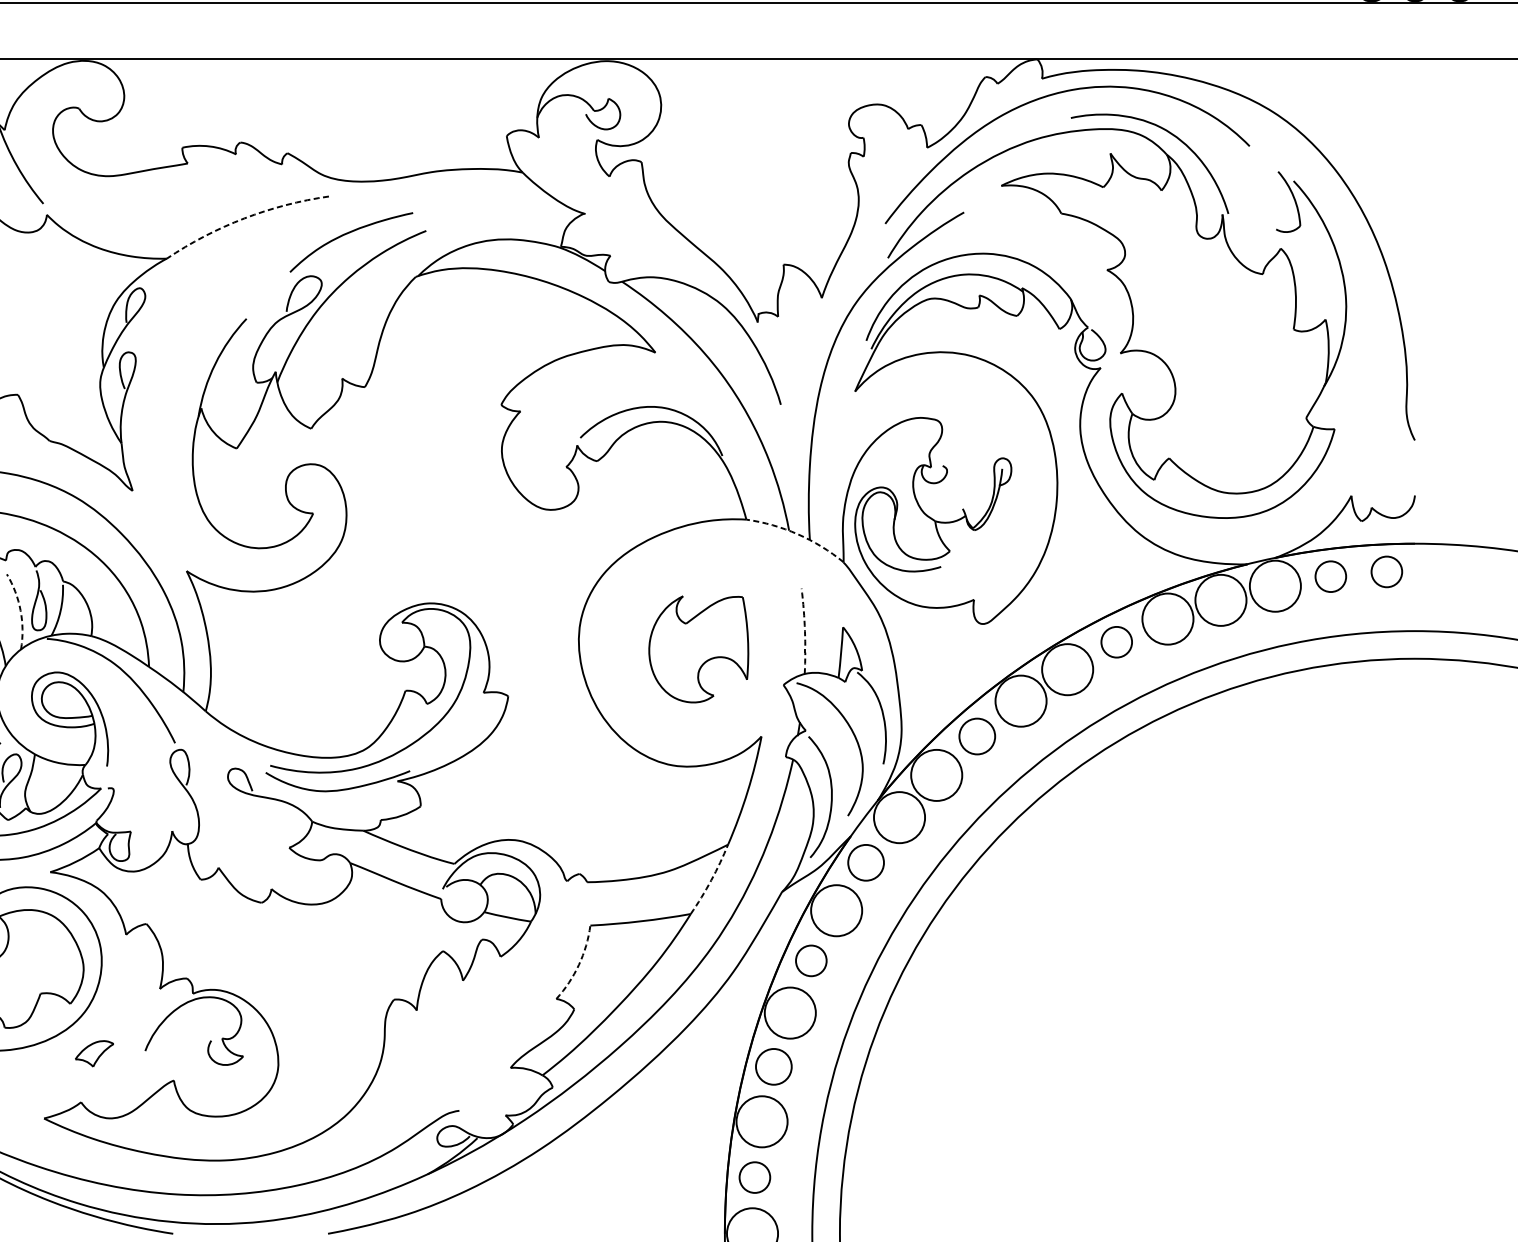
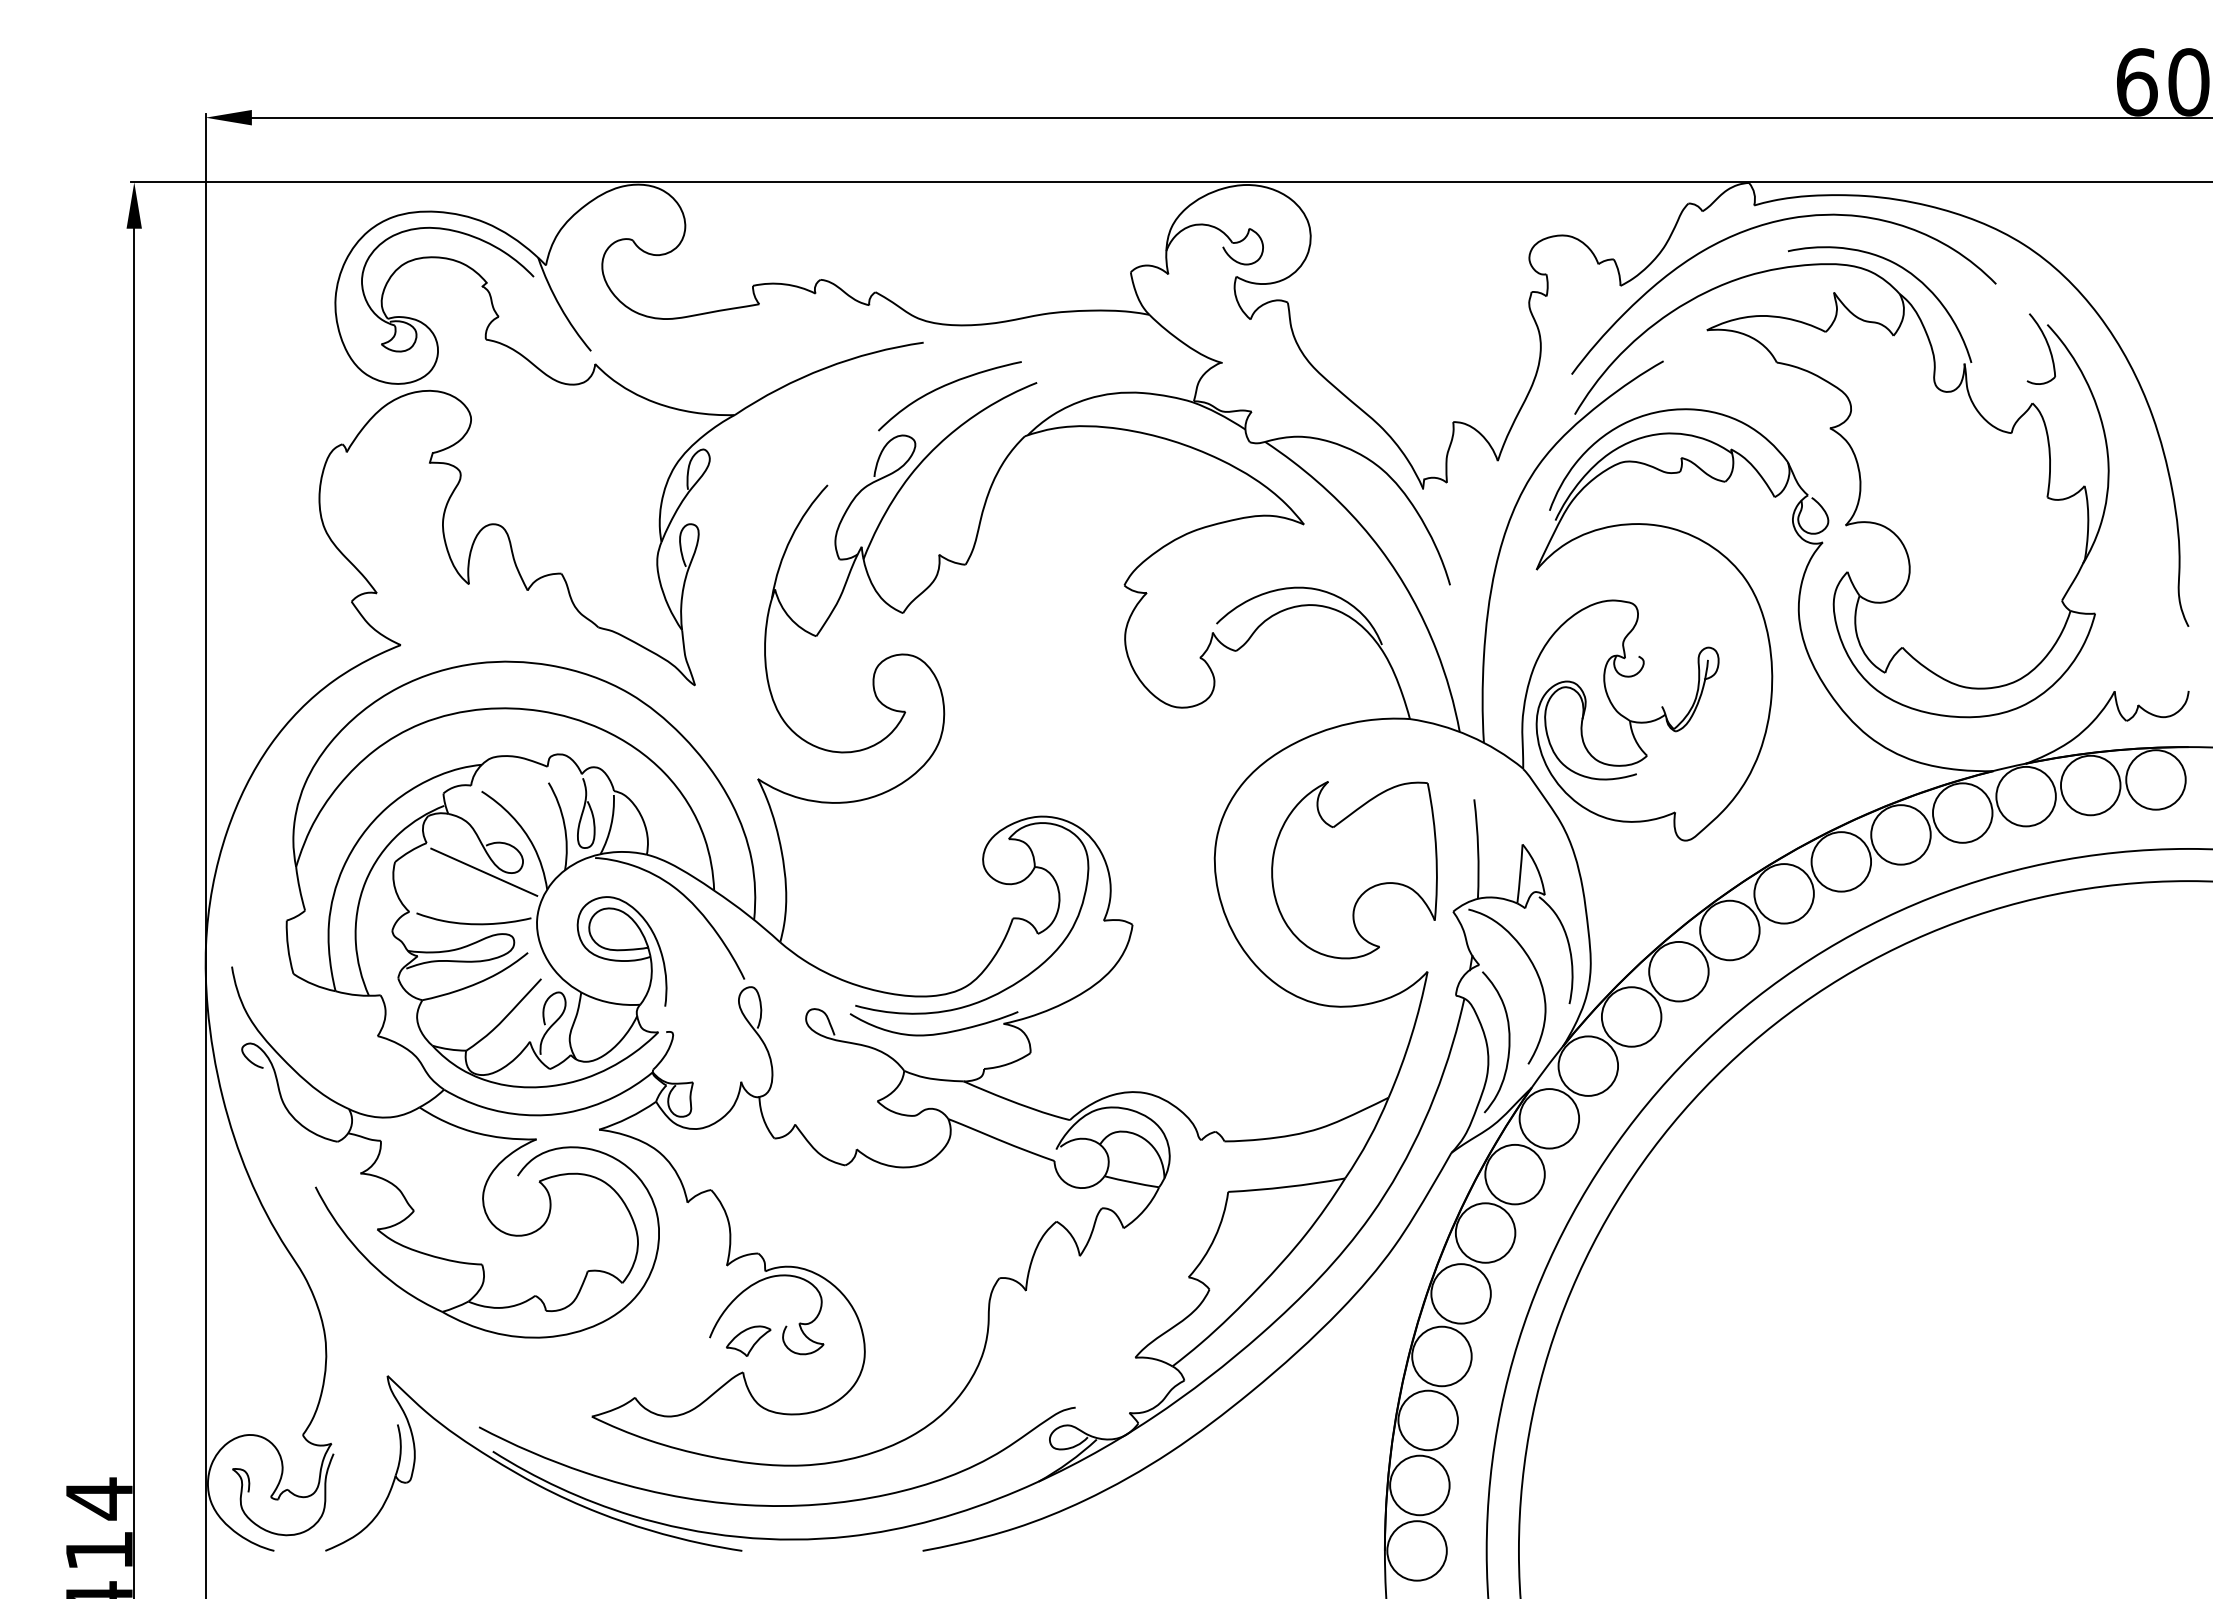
arc: (244, 218) -> (825, 368), dashed -> solid
arc: (797, 534) -> (1469, 736), dashed -> solid
circle: (1386, 571) -> (2155, 779), size x1.67
circle: (1330, 576) -> (2090, 785), size x1.67
arc: (20, 610) -> (564, 824), dashed -> solid
arc: (805, 631) -> (1478, 849), dashed -> solid
circle: (1116, 641) -> (1841, 861), size x1.67
part: (698, 649) -> (1354, 870), size x1.43
circle: (976, 736) -> (1678, 971), size x1.43
circle: (866, 862) -> (1549, 1118), size x1.43
arc: (711, 880) -> (1369, 1139), dashed -> solid
circle: (811, 960) -> (1485, 1232), size x1.67
arc: (578, 964) -> (1214, 1237), dashed -> solid
part: (94, 1053) -> (748, 1340), moved
circle: (773, 1066) -> (1441, 1356), size x1.43
circle: (754, 1177) -> (1419, 1485), size x1.67

